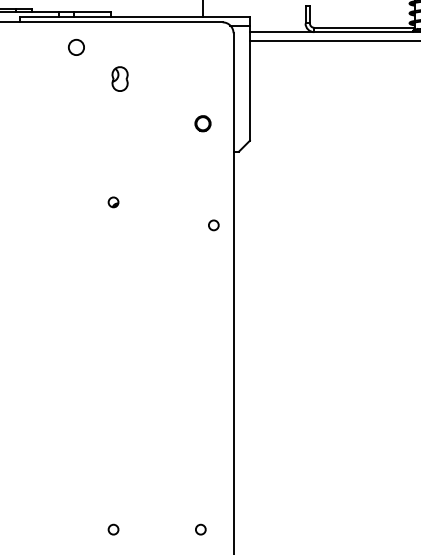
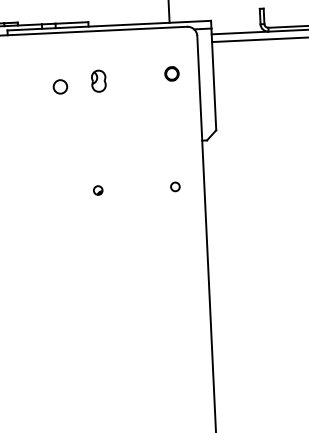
circle: (76, 47) -> (60, 86), moved
circle: (202, 123) -> (171, 73), moved
circle: (213, 225) -> (175, 187), moved

